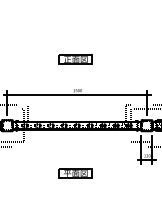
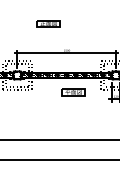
part: (75, 59) -> (48, 23), moved
part: (75, 174) -> (73, 92), moved

